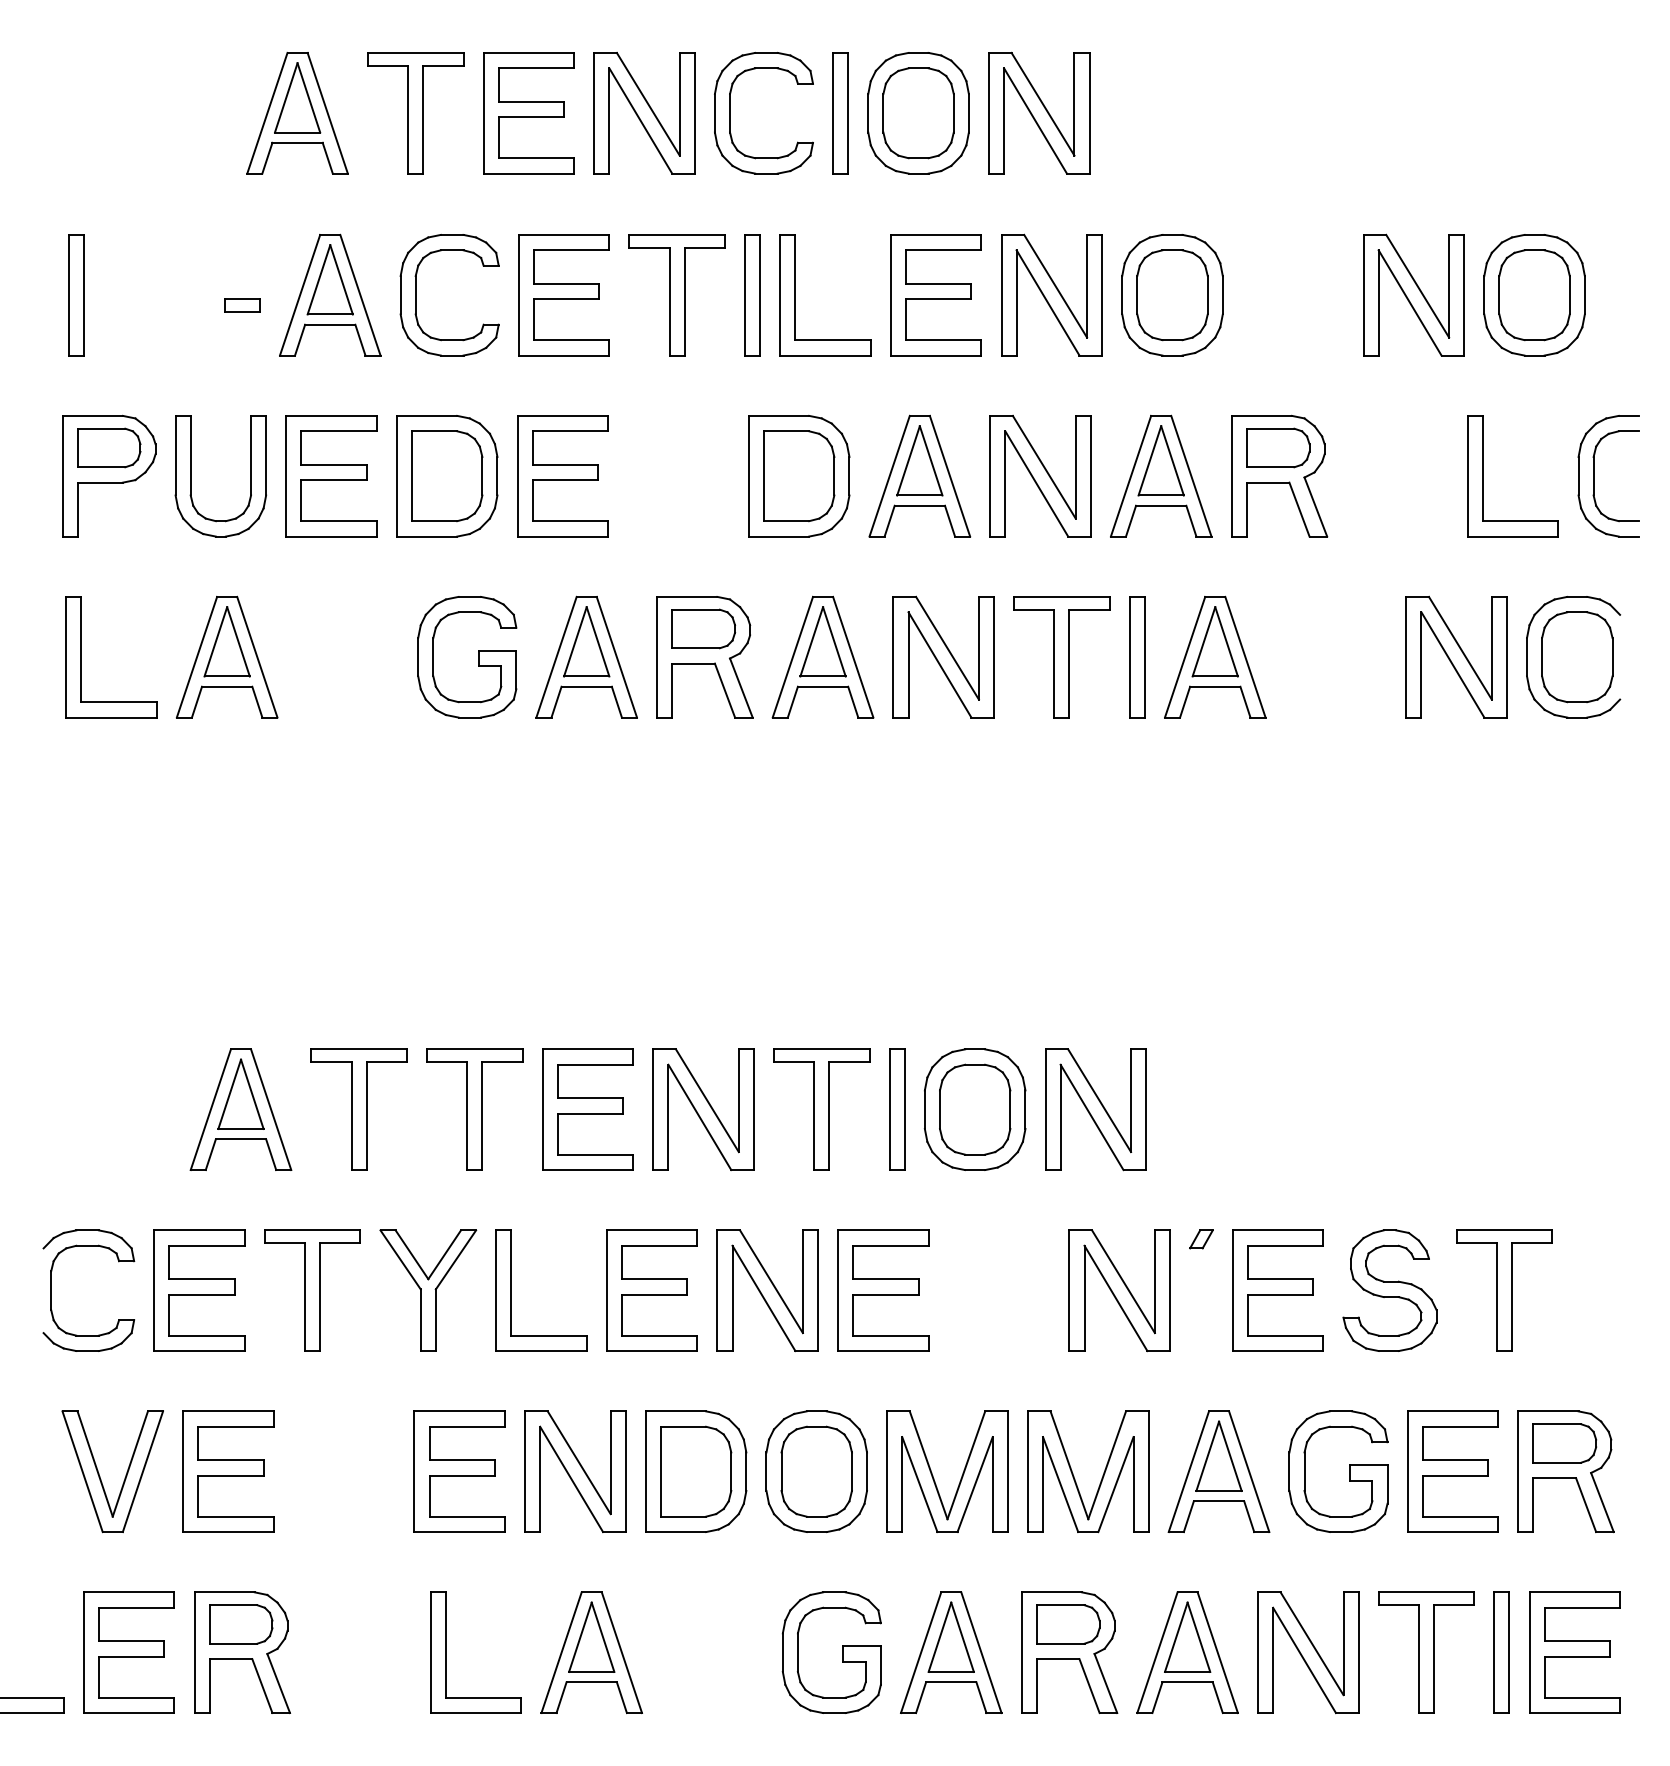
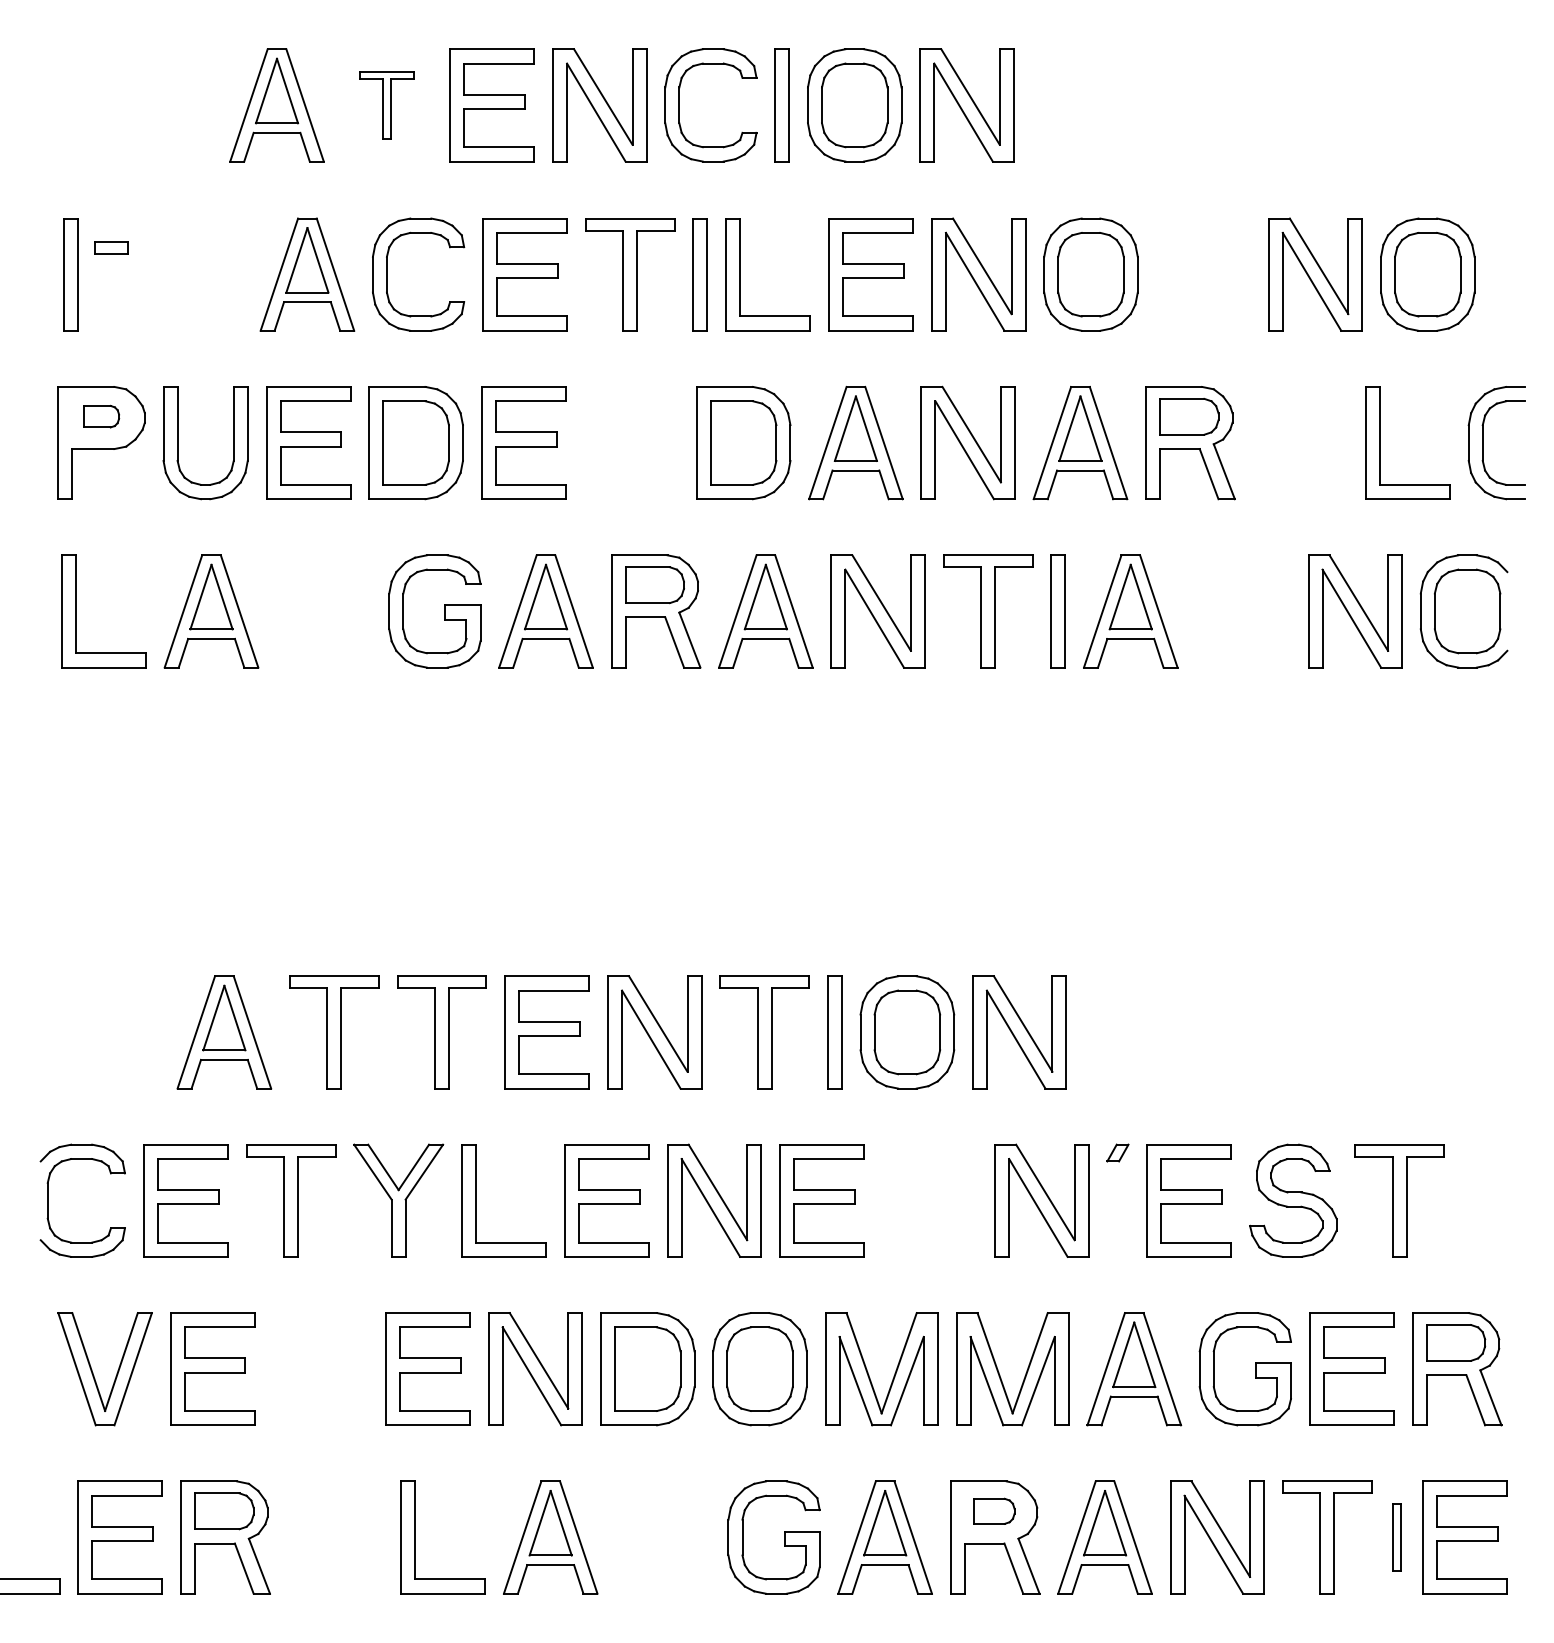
part: (415, 113) -> (386, 105), size x0.6
part: (242, 304) -> (111, 247), moved
part: (108, 447) -> (101, 416), size x0.6
part: (1068, 1624) -> (994, 1511), size x0.7
part: (1500, 1652) -> (1396, 1537), size x0.6

